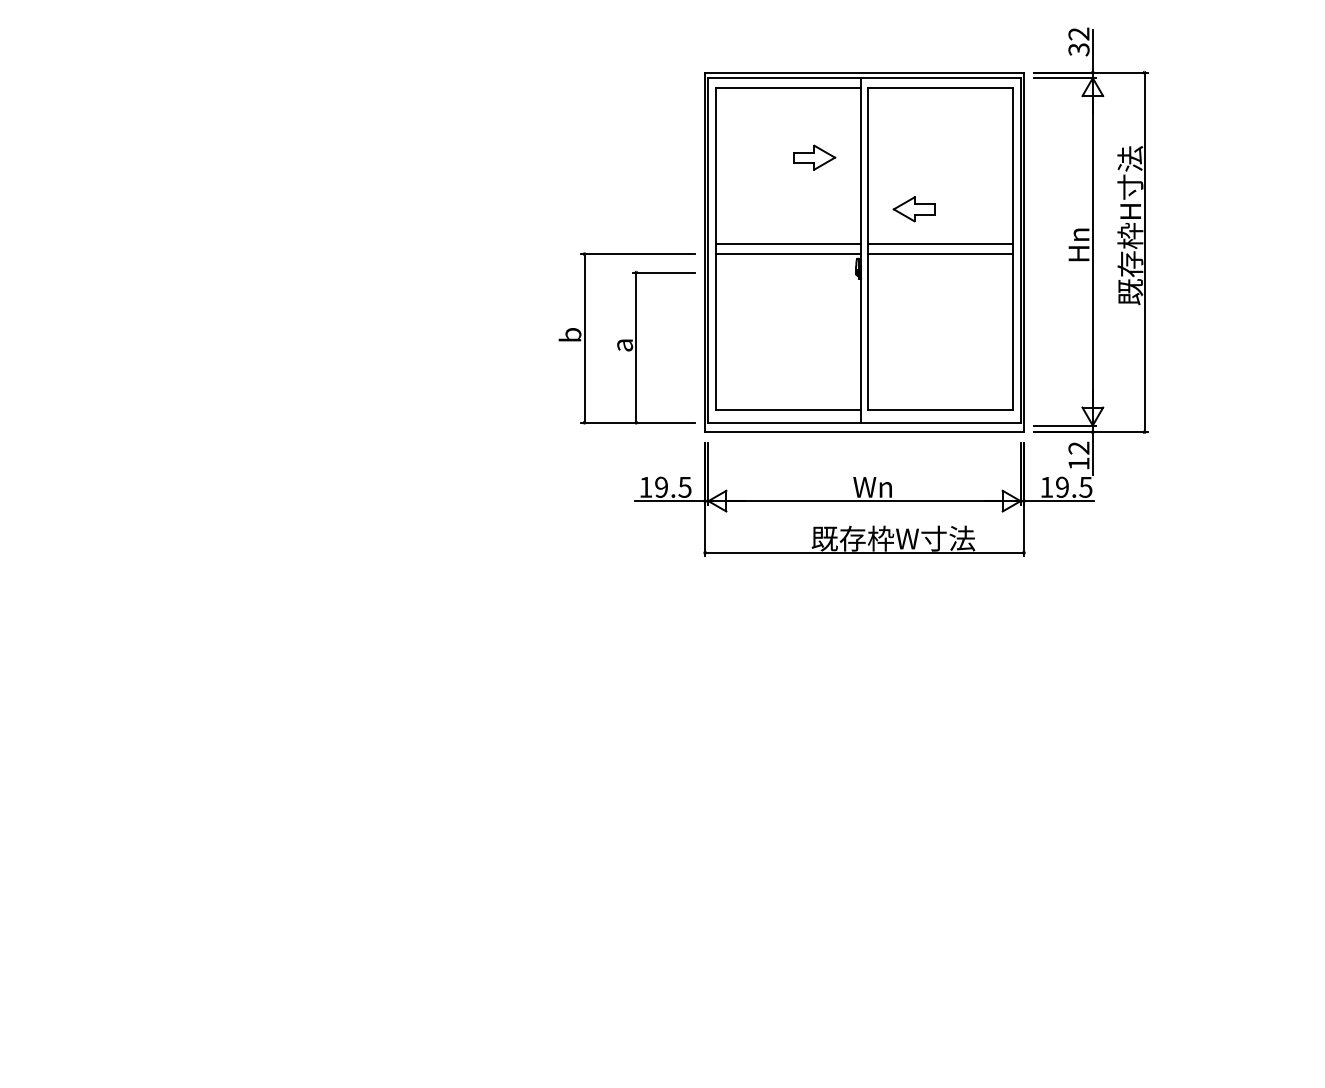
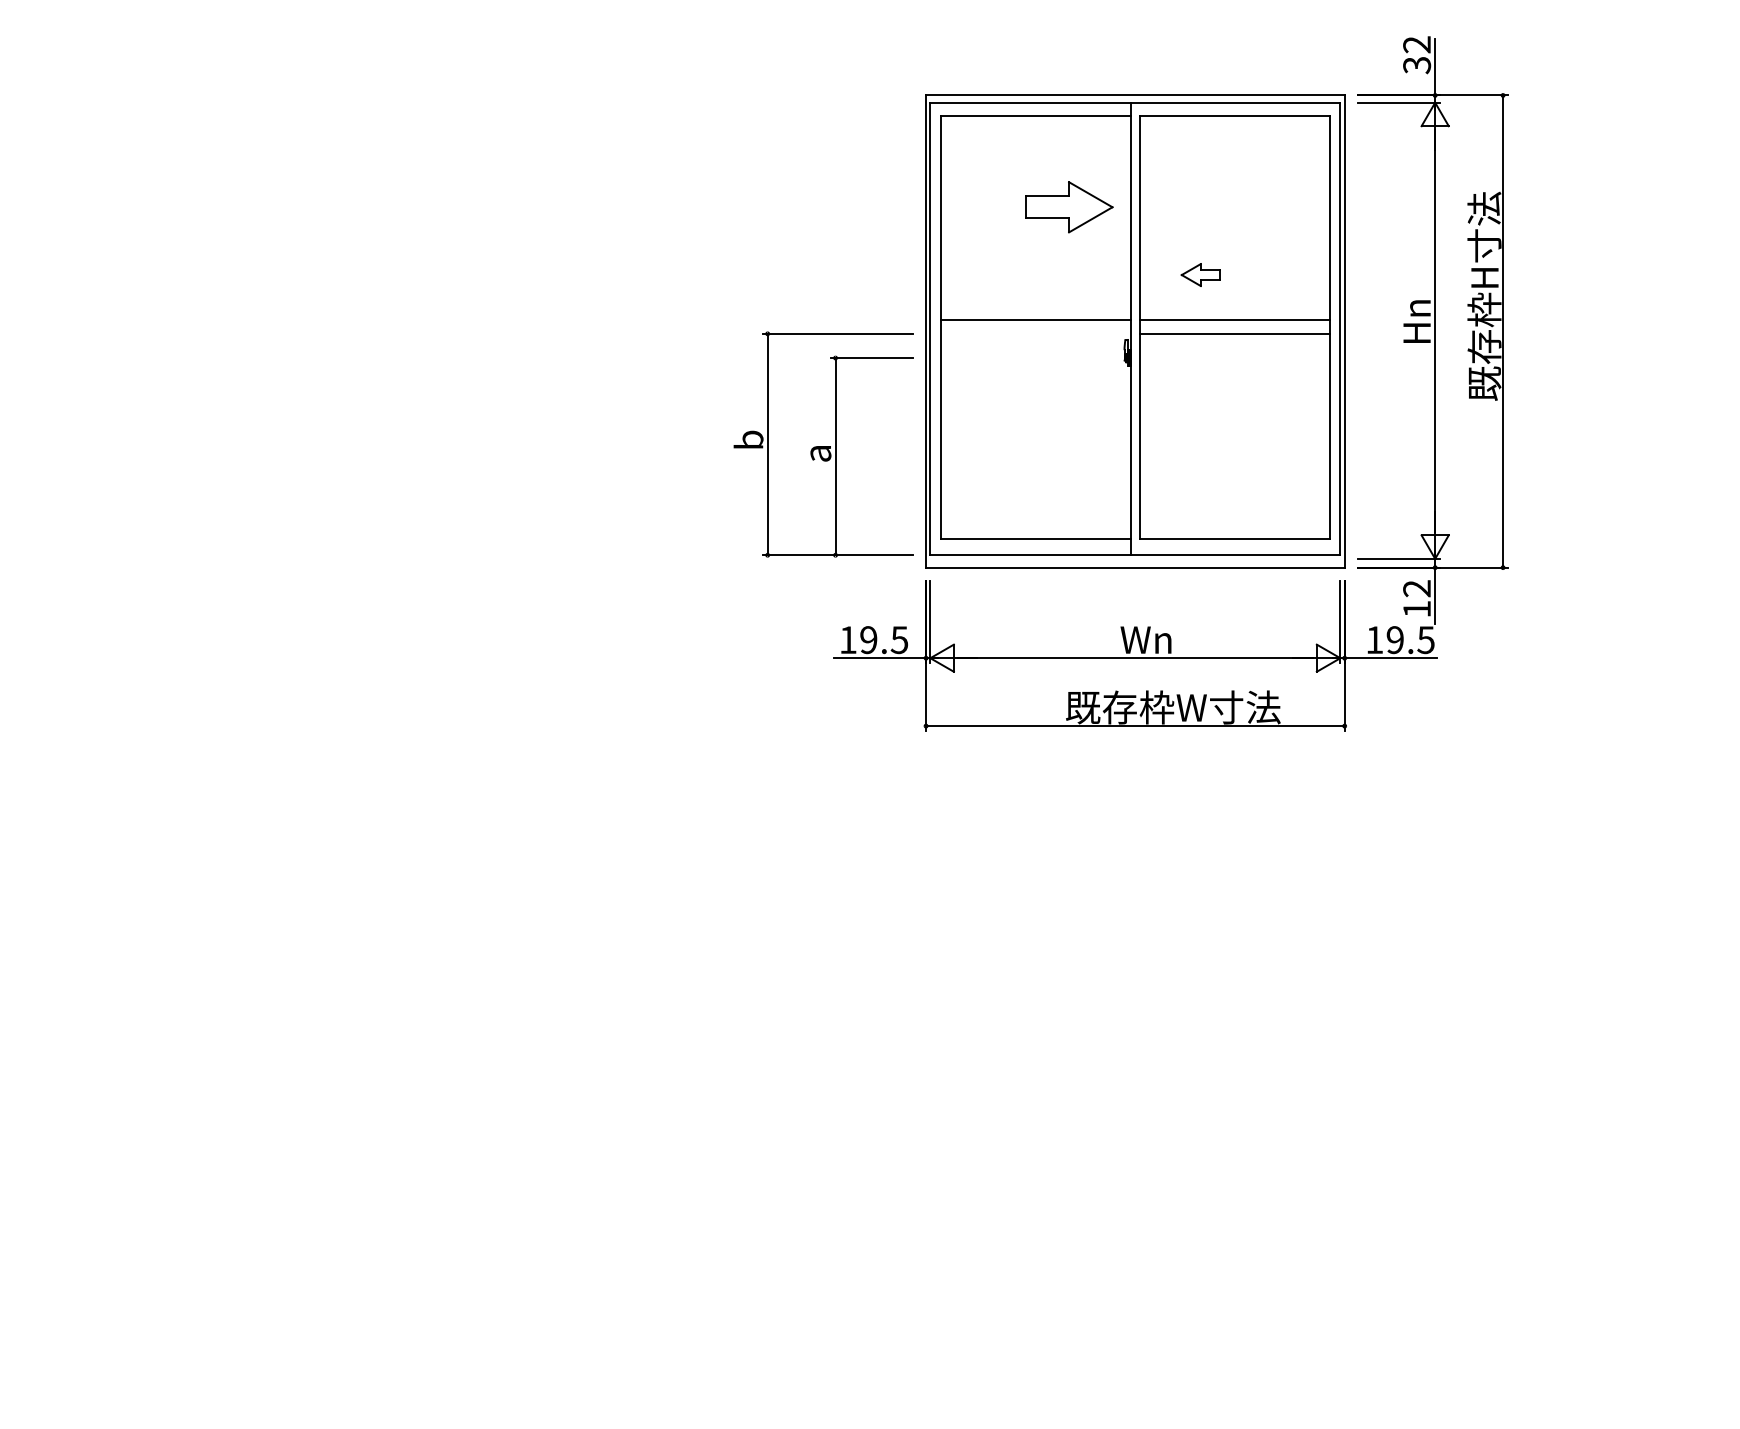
part: (814, 157) -> (1069, 206), size x1.6
part: (913, 209) -> (1199, 275), size x0.7
line: (788, 254) -> (1035, 334), removed

